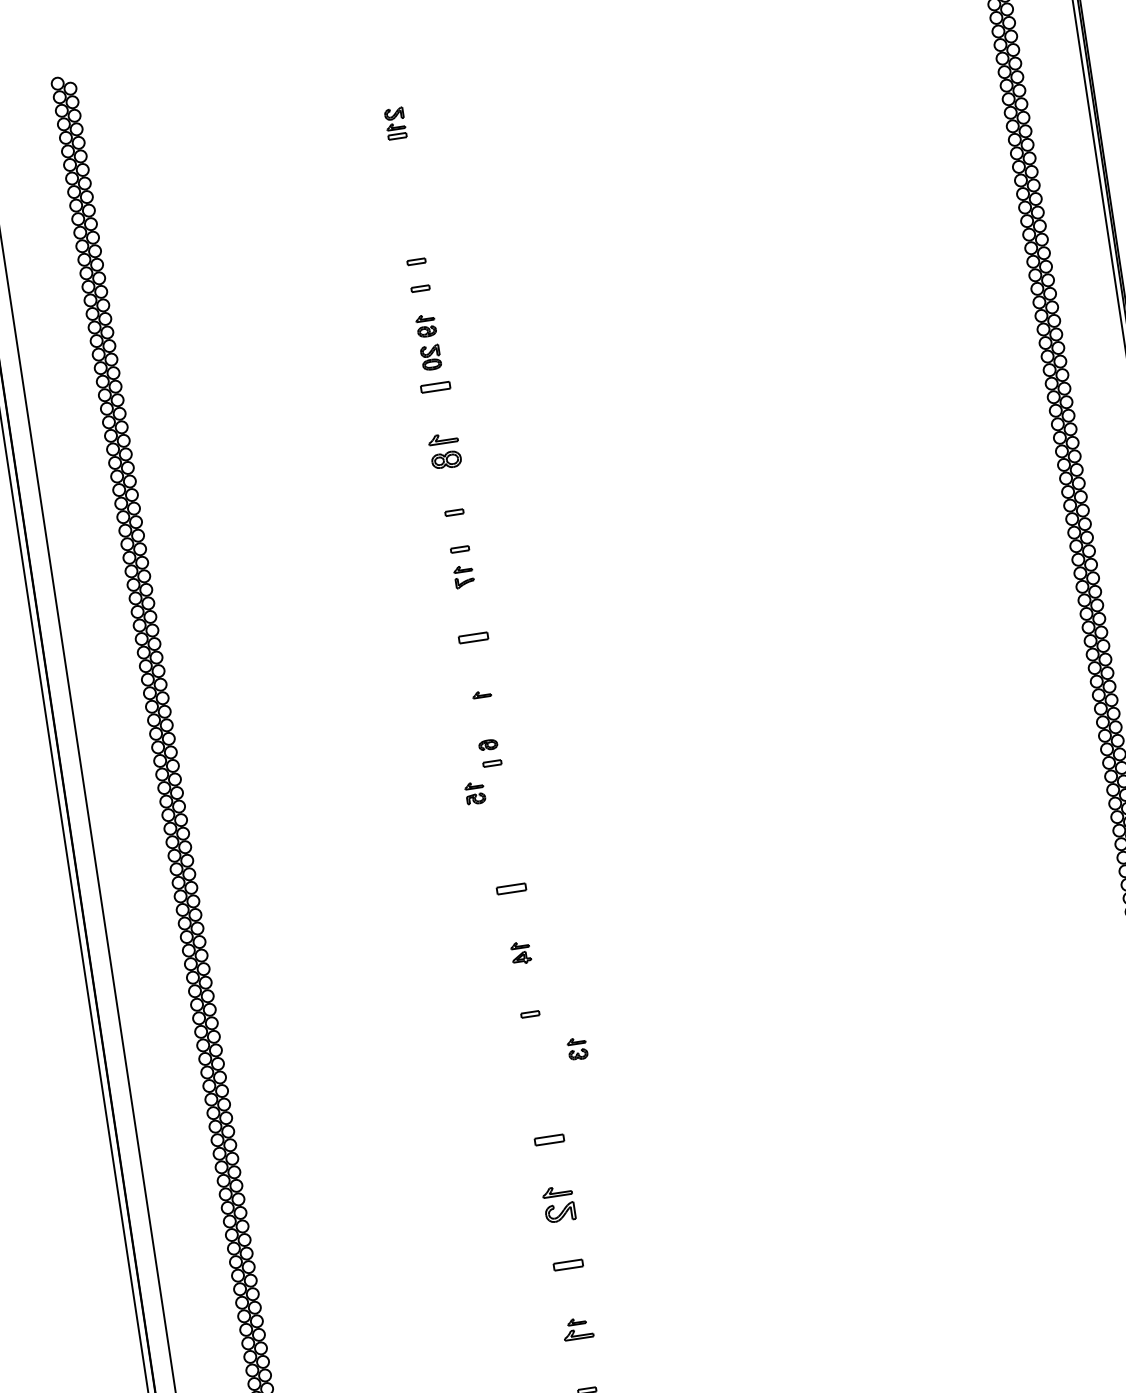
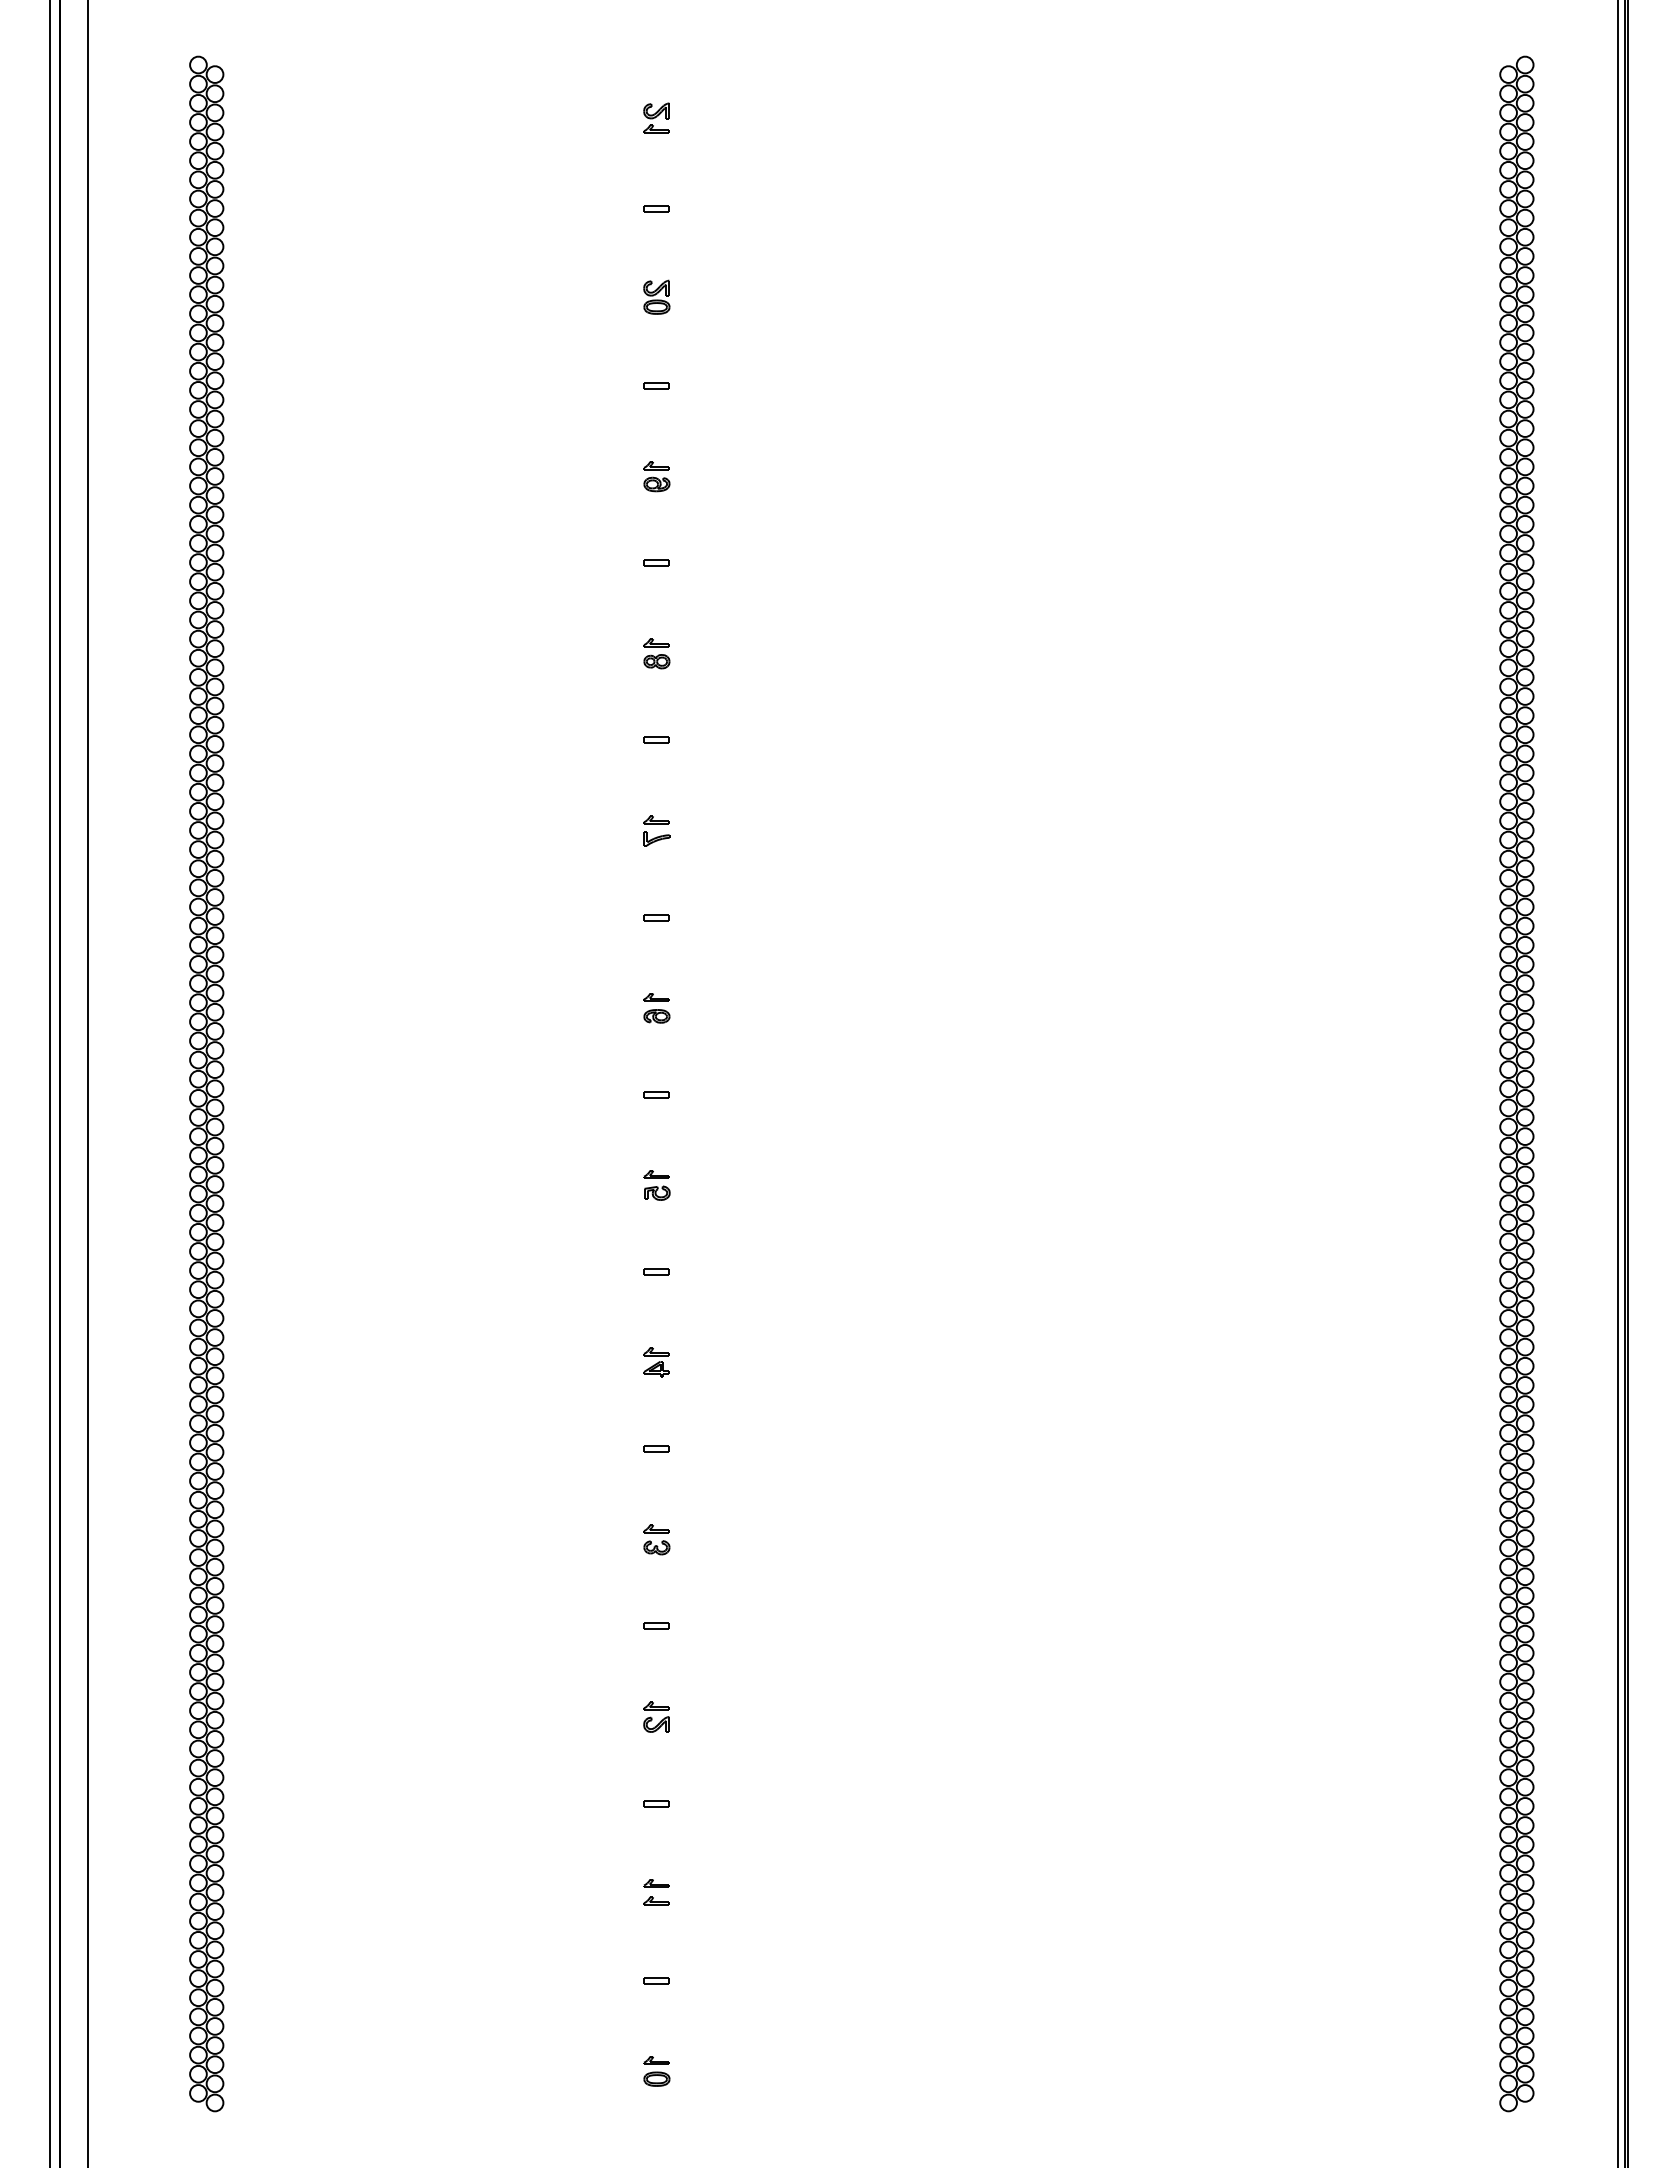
part: (394, 118) -> (656, 117), moved
part: (420, 288) -> (656, 423), removed
part: (430, 357) -> (656, 296), moved
part: (435, 386) -> (656, 562), size x0.62
part: (444, 451) -> (656, 653), size x0.62
part: (459, 548) -> (656, 791), removed
part: (473, 638) -> (656, 917), size x0.62
part: (487, 745) -> (656, 1016), moved
part: (475, 793) -> (656, 1185), moved
part: (511, 888) -> (656, 1271), size x0.62
part: (577, 1048) -> (656, 1539), moved
part: (549, 1139) -> (656, 1625), size x0.62
part: (558, 1203) -> (656, 1716), size x0.62
part: (568, 1265) -> (656, 1803), size x0.62
part: (578, 1333) -> (656, 1900), size x0.62

